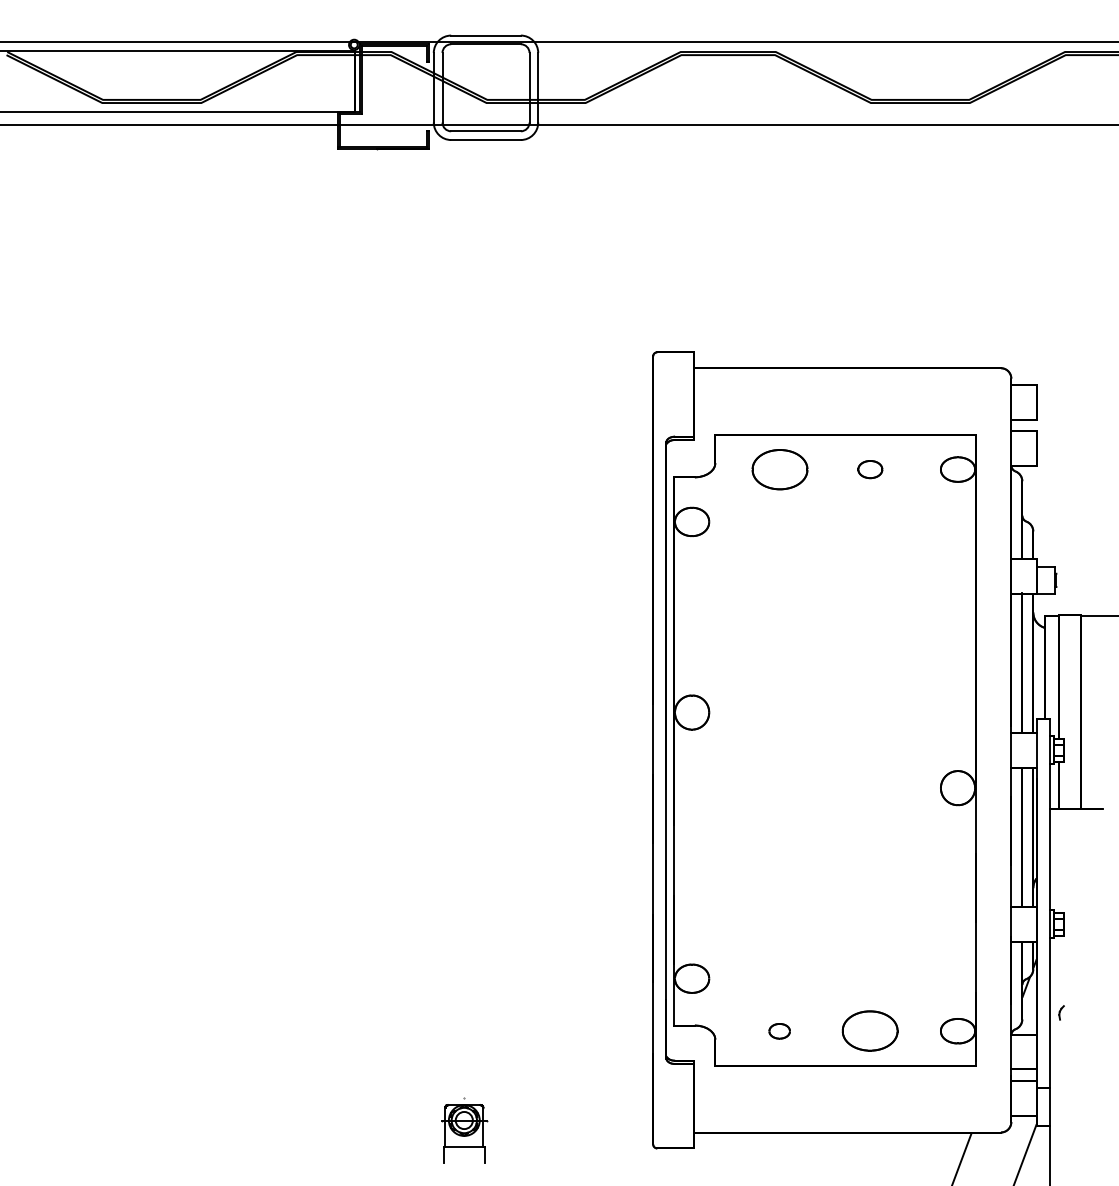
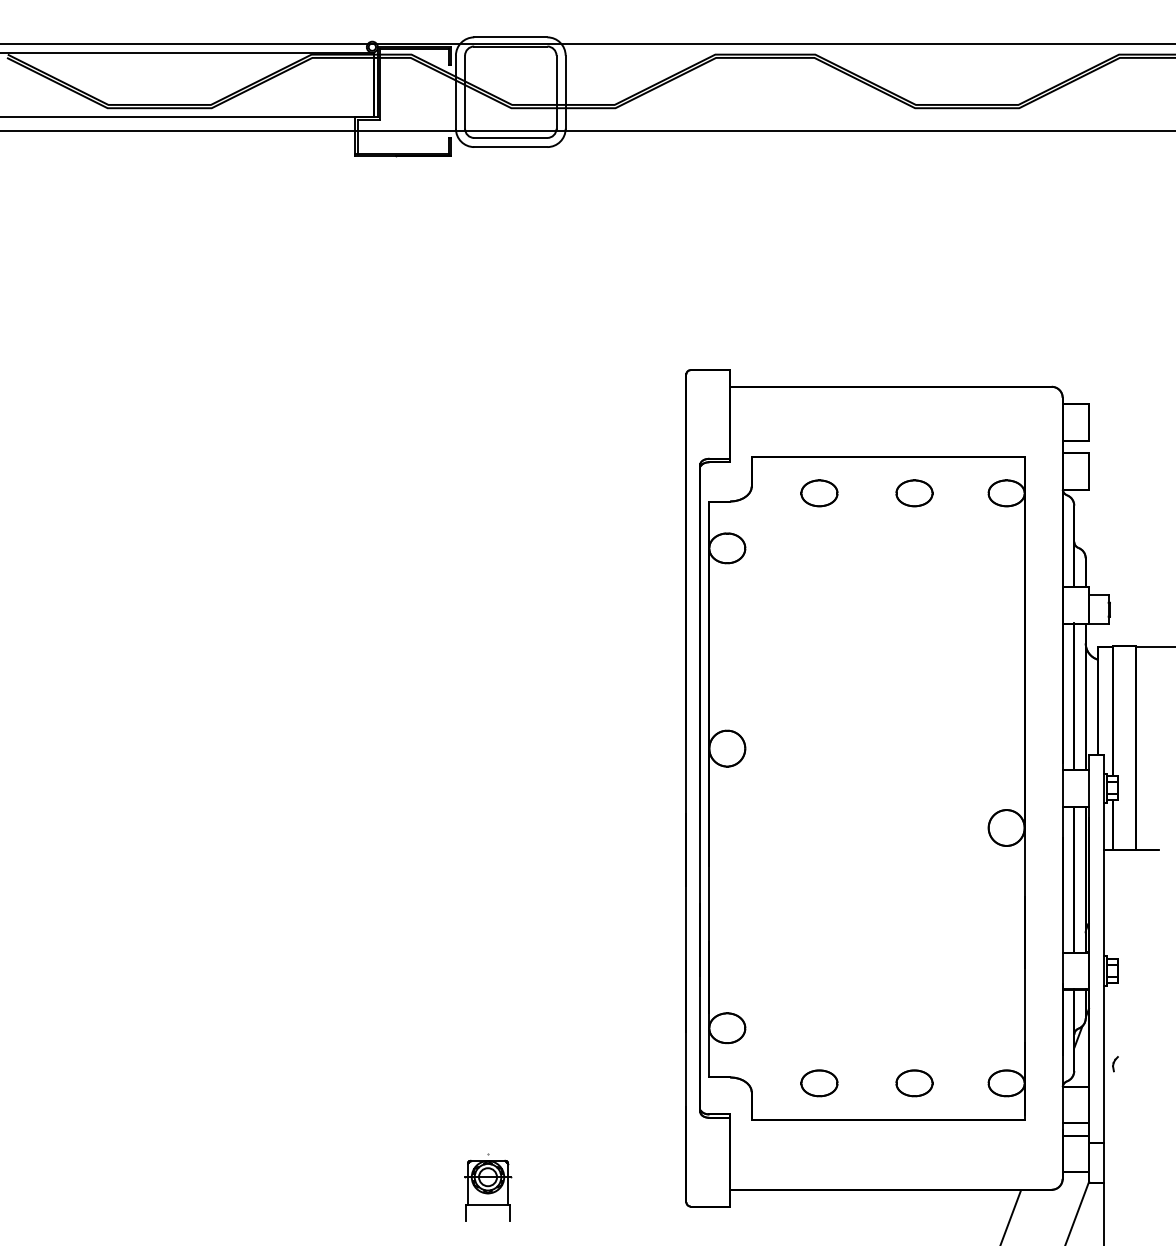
part: (779, 469) -> (819, 493), size x0.62
part: (870, 469) -> (914, 493), size x1.43
part: (779, 1031) -> (819, 1083), size x1.67
part: (870, 1031) -> (914, 1083), size x0.62

